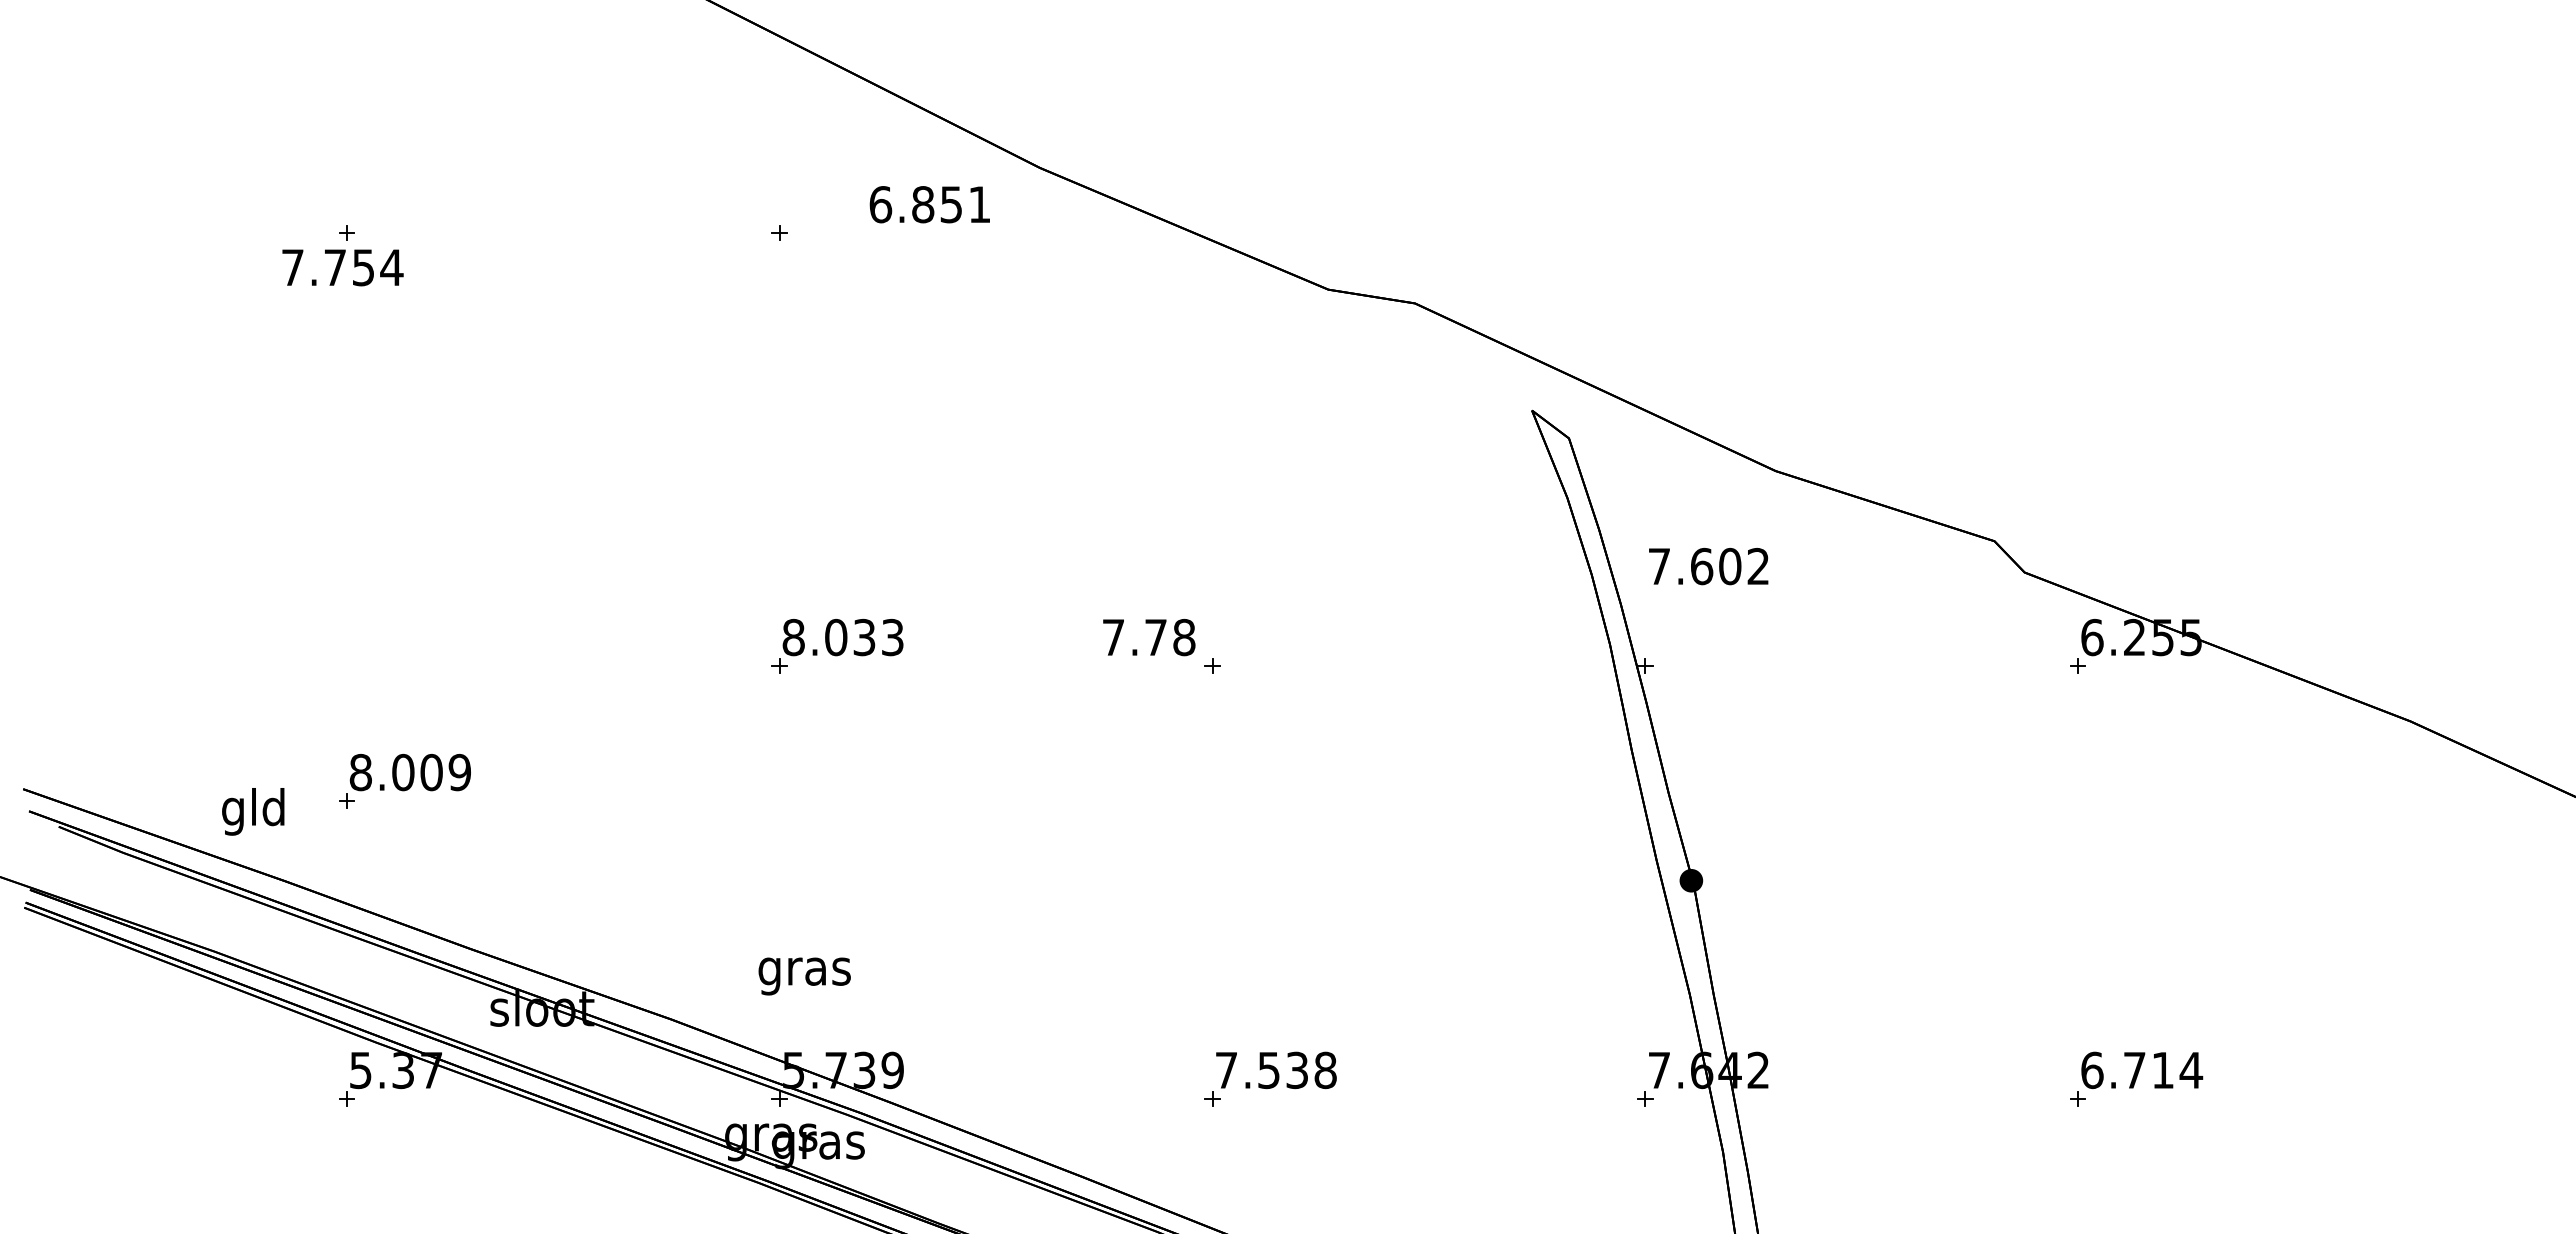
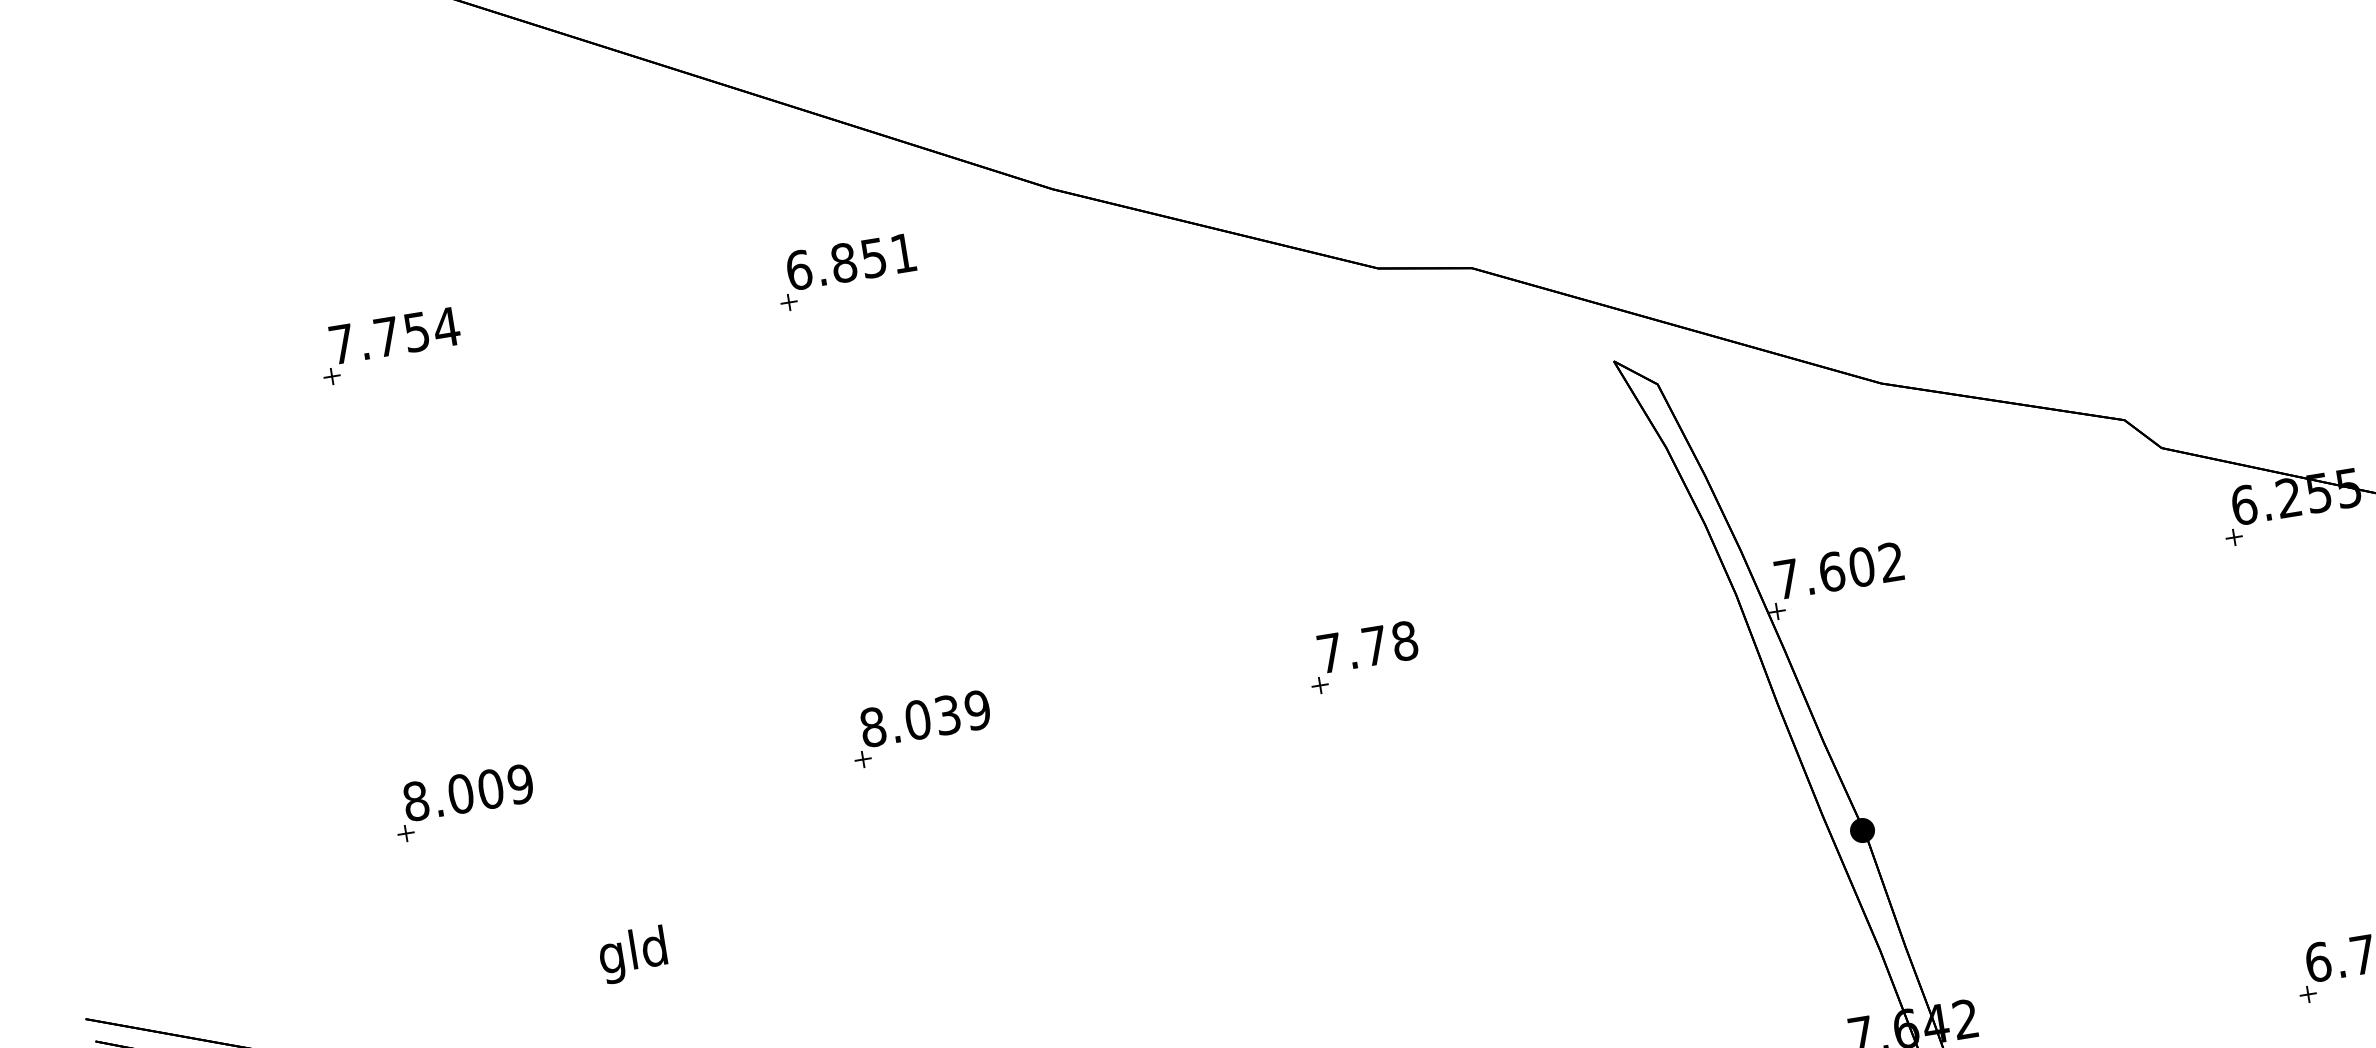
text: (929, 204) -> (850, 261), moved
text: (342, 267) -> (394, 335), moved
text: (1708, 566) -> (1839, 570), moved
text: (892, 637) -> (977, 710), 8.033 -> 8.039
text: (1149, 637) -> (1368, 647), moved
part: (404, 781) -> (463, 803), moved
text: (253, 811) -> (633, 954), moved

